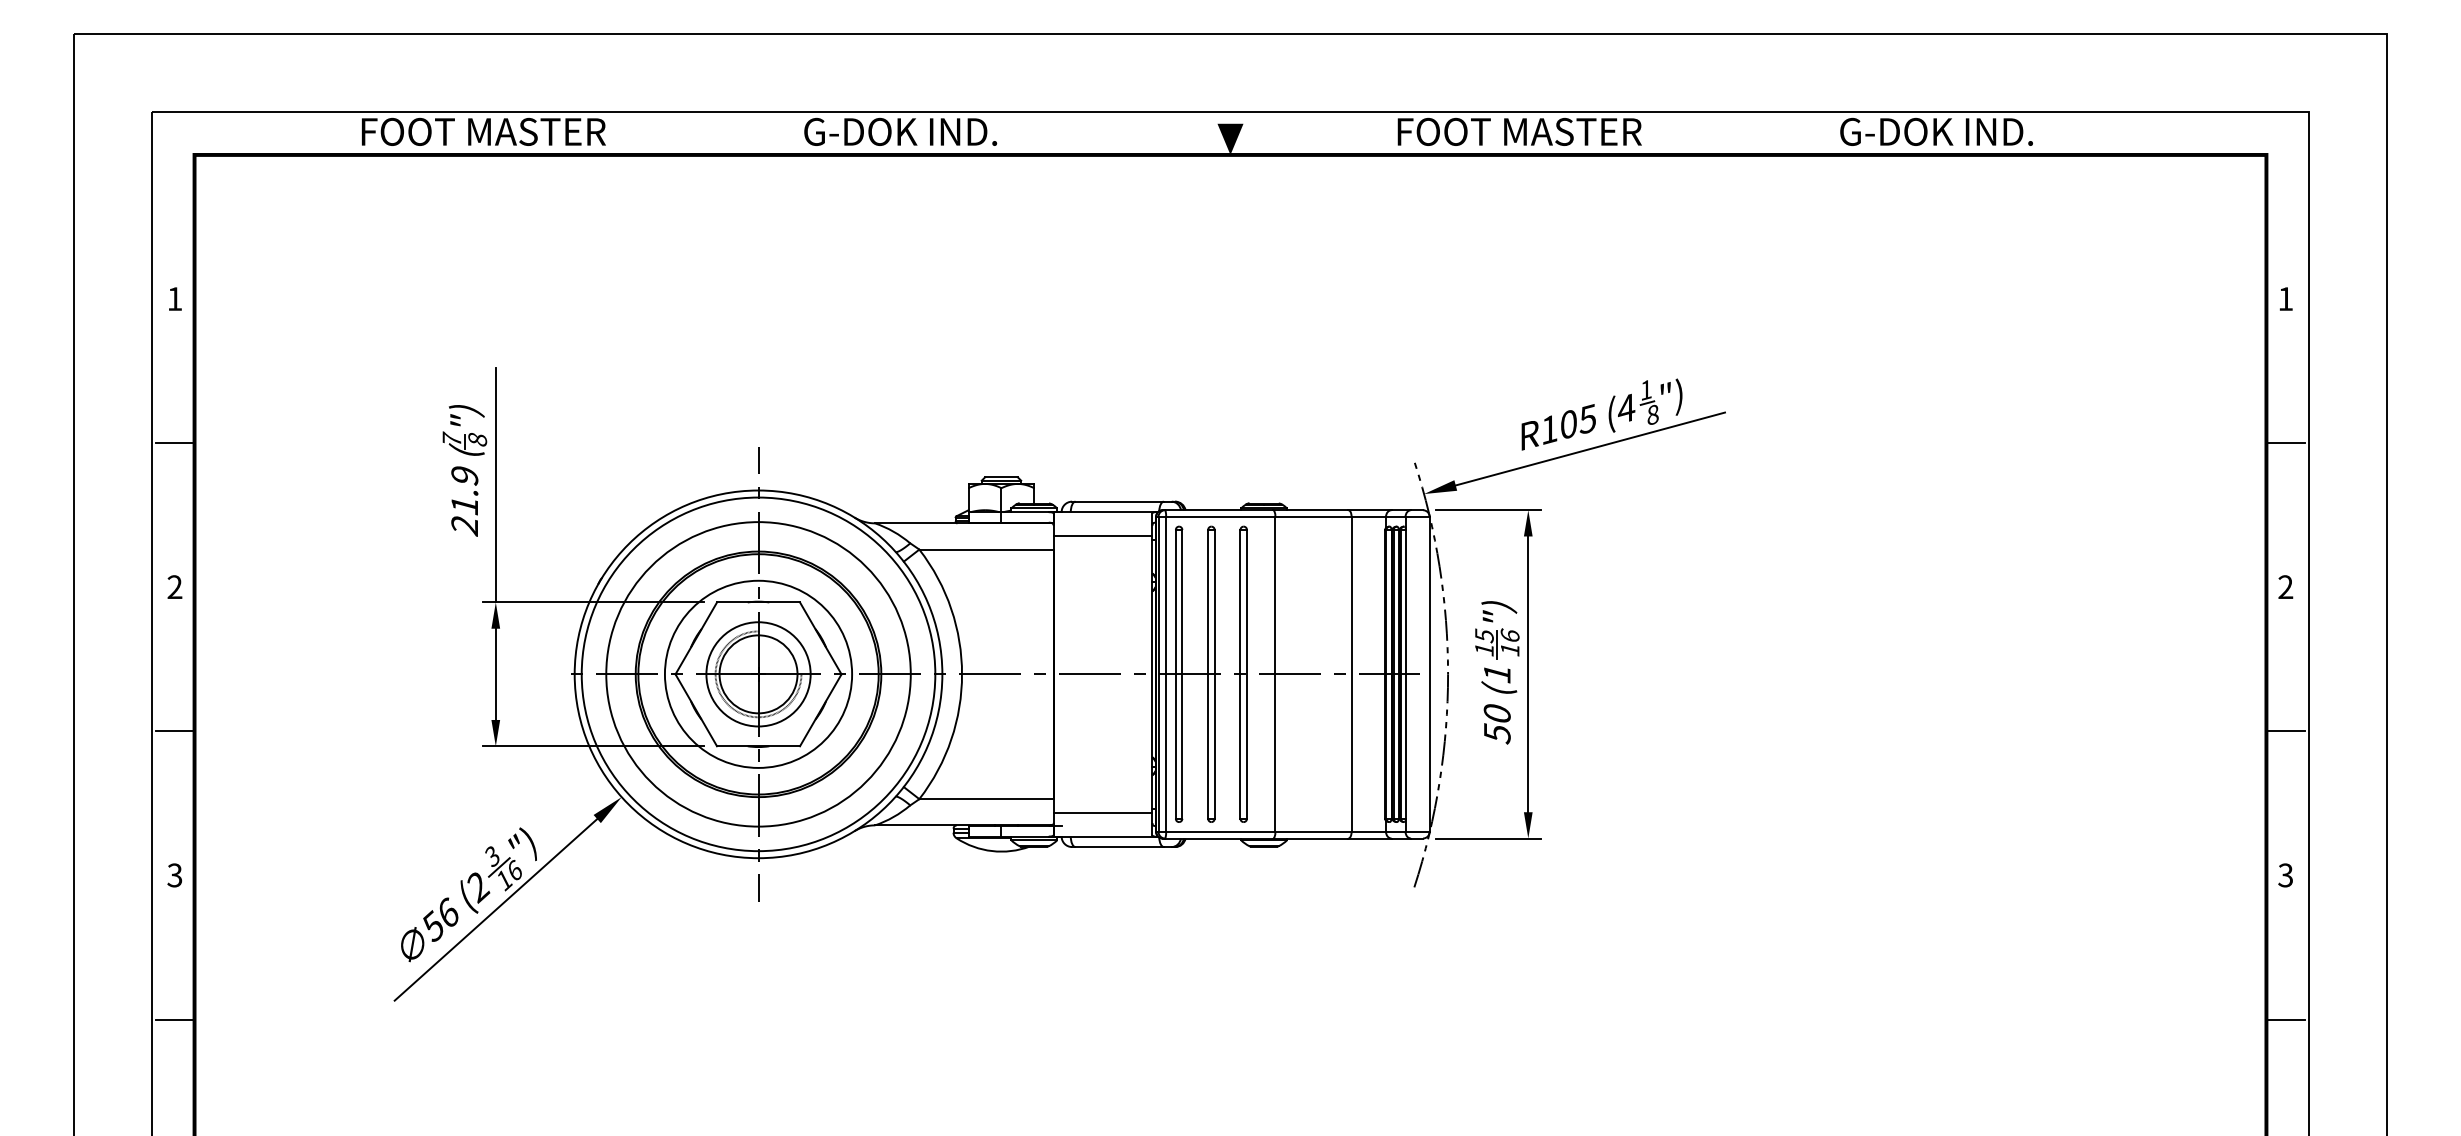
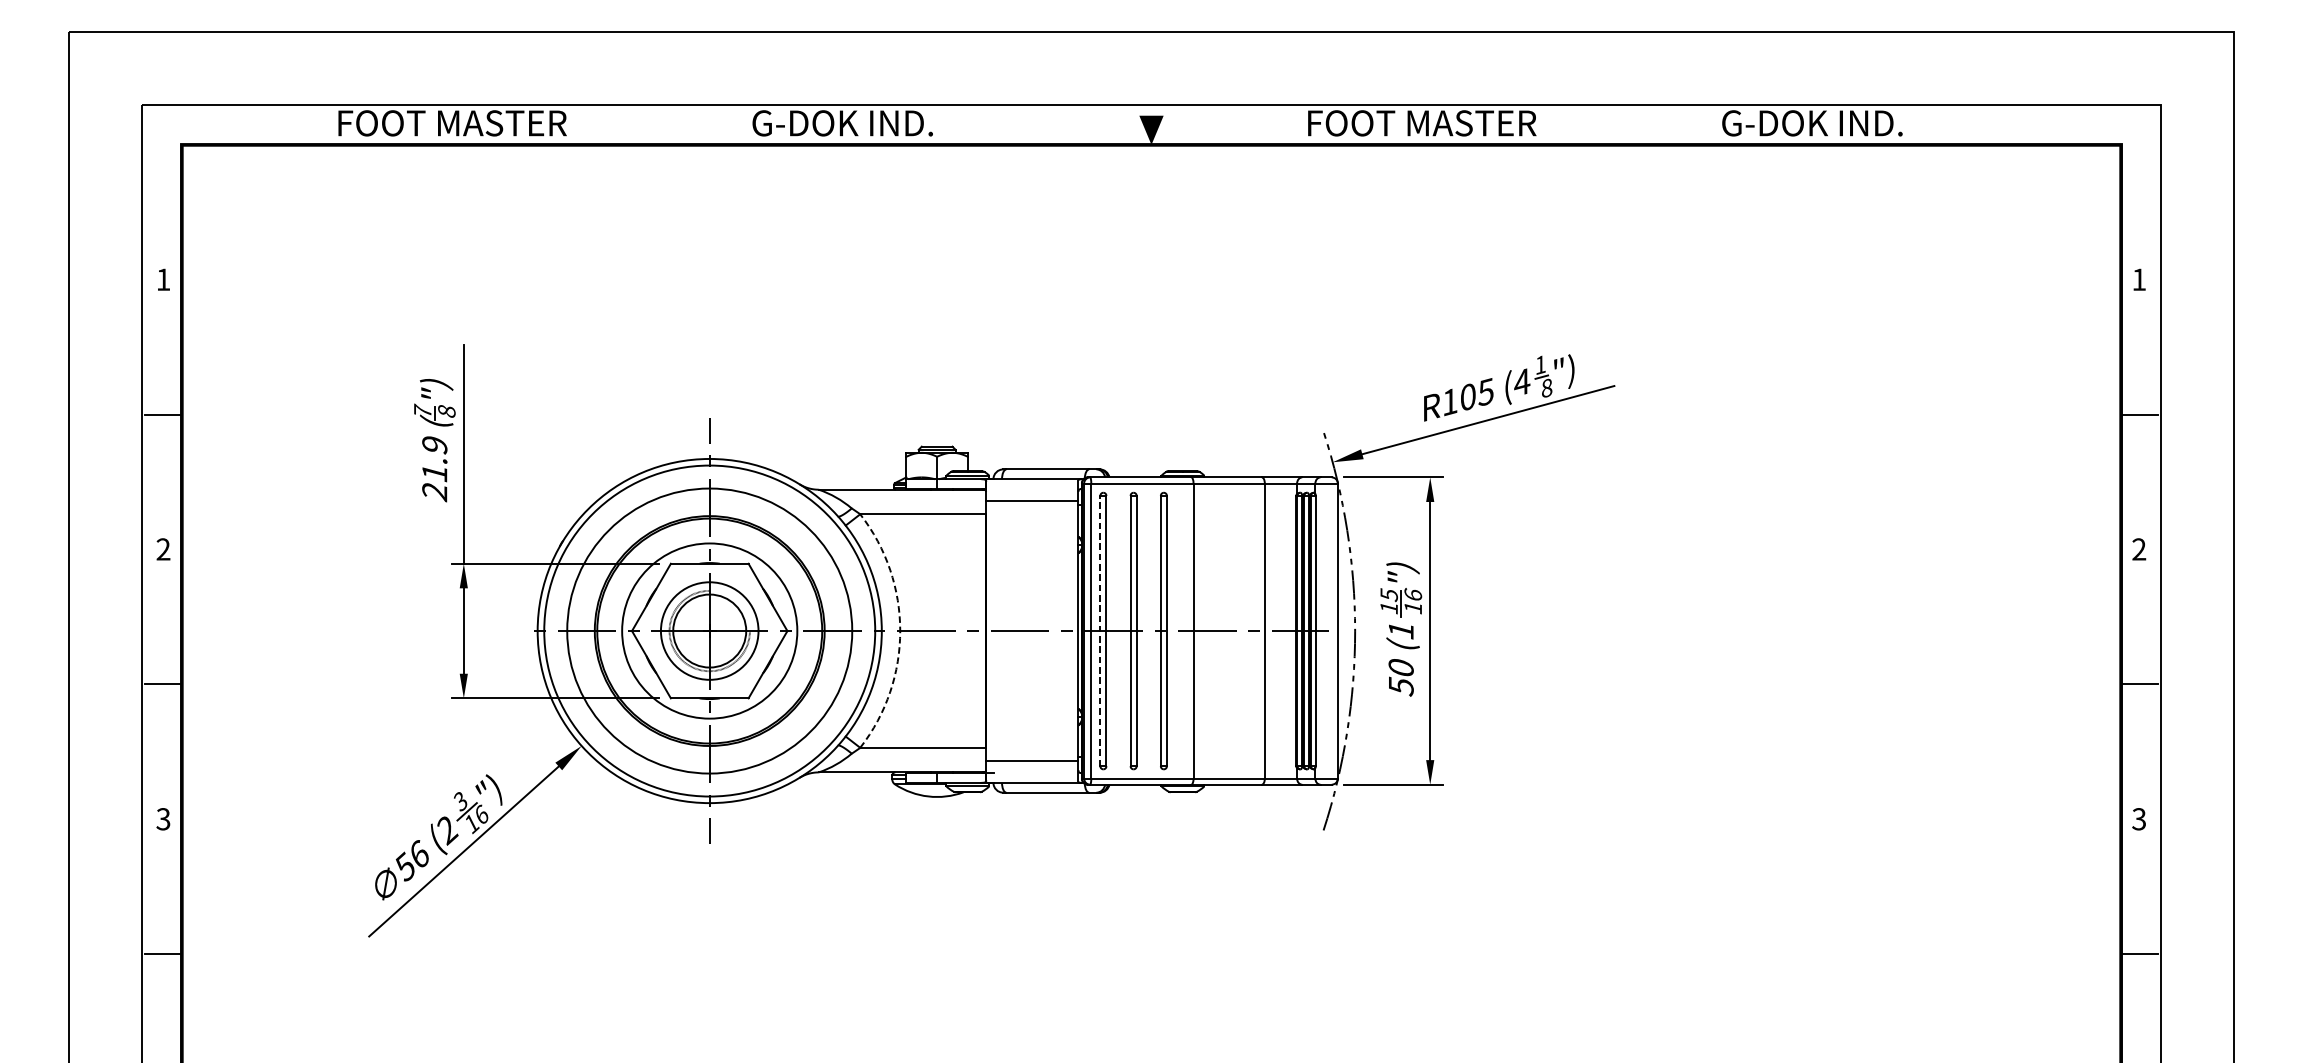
line: (1175, 673) -> (1100, 630), solid -> dashed
arc: (962, 674) -> (900, 631), solid -> dashed

